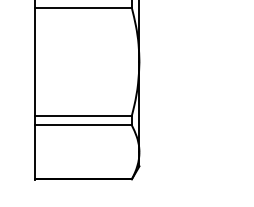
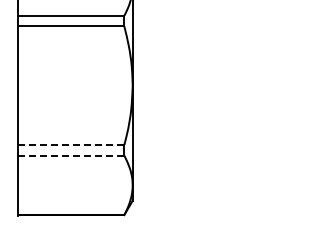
line: (82, 116) -> (70, 145), solid -> dashed
line: (83, 125) -> (71, 155), solid -> dashed

